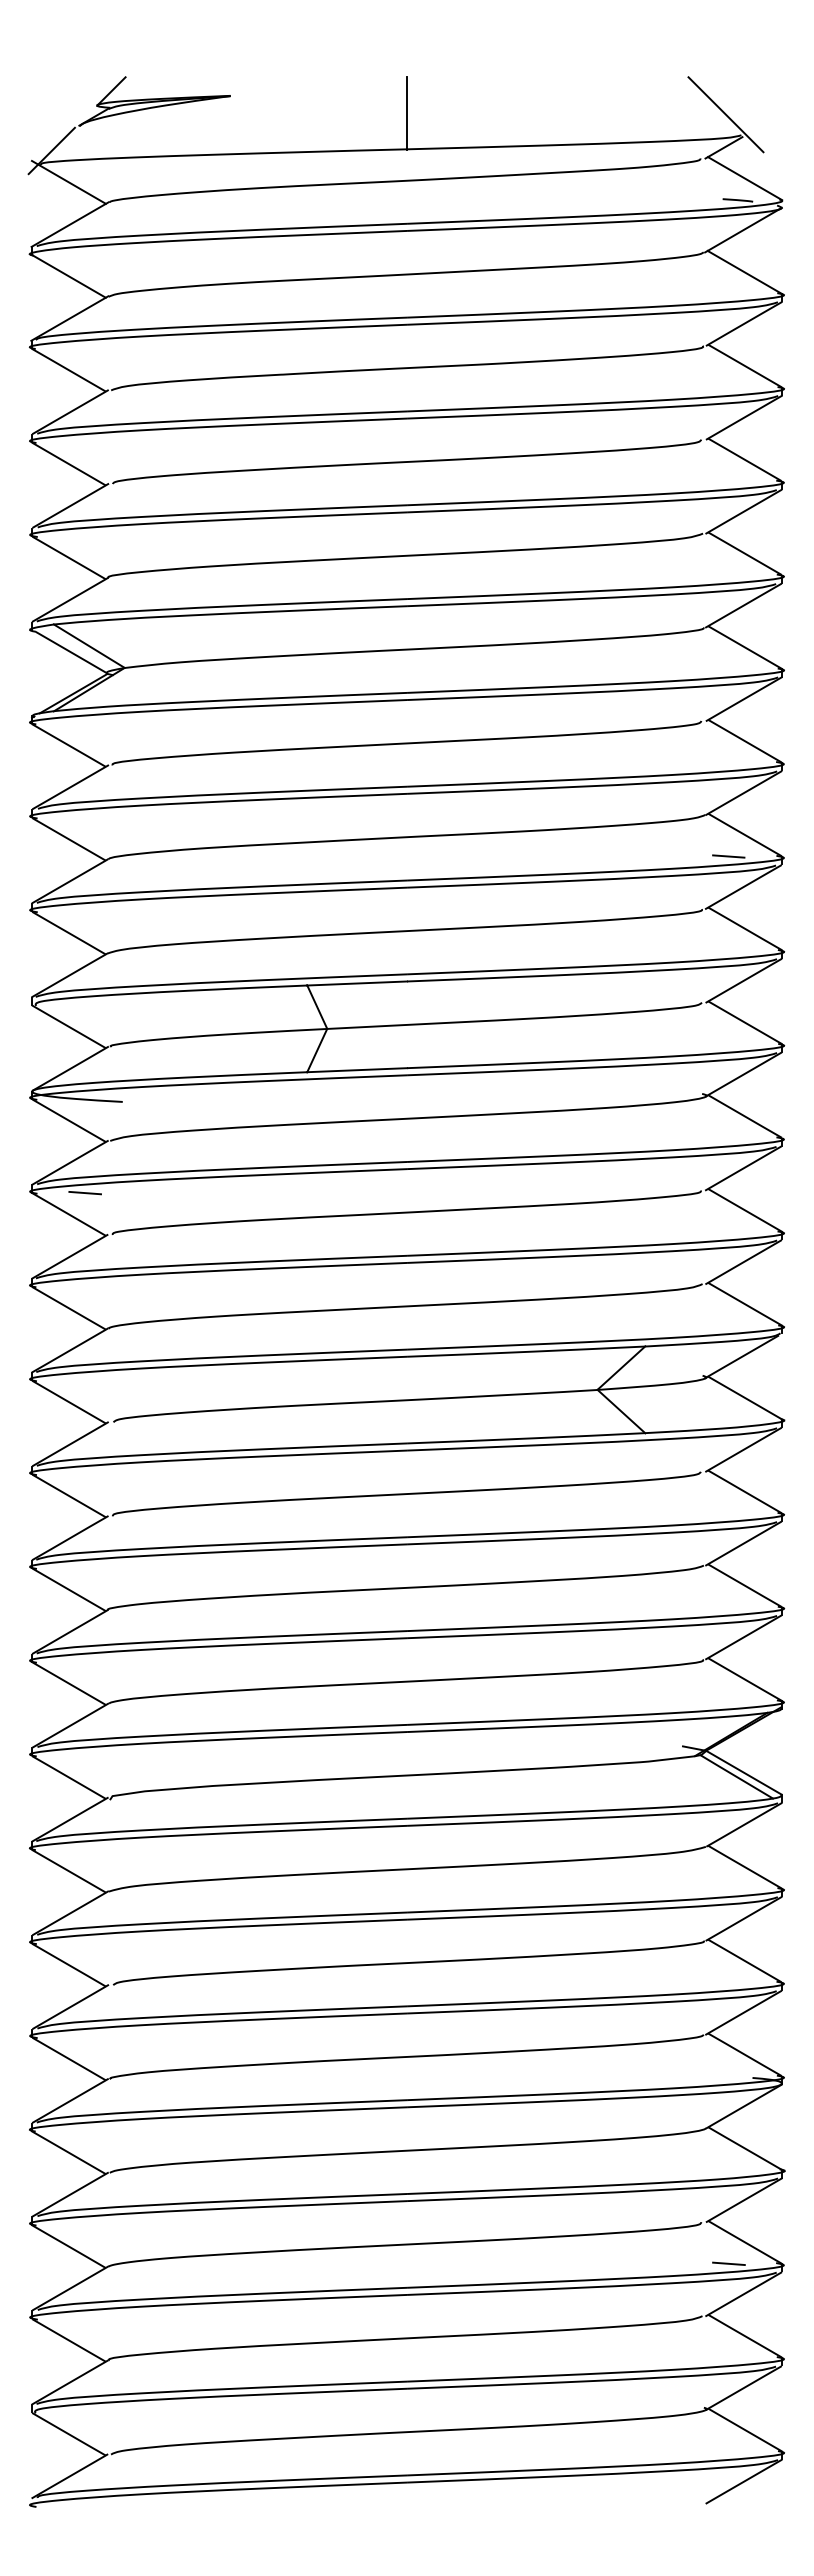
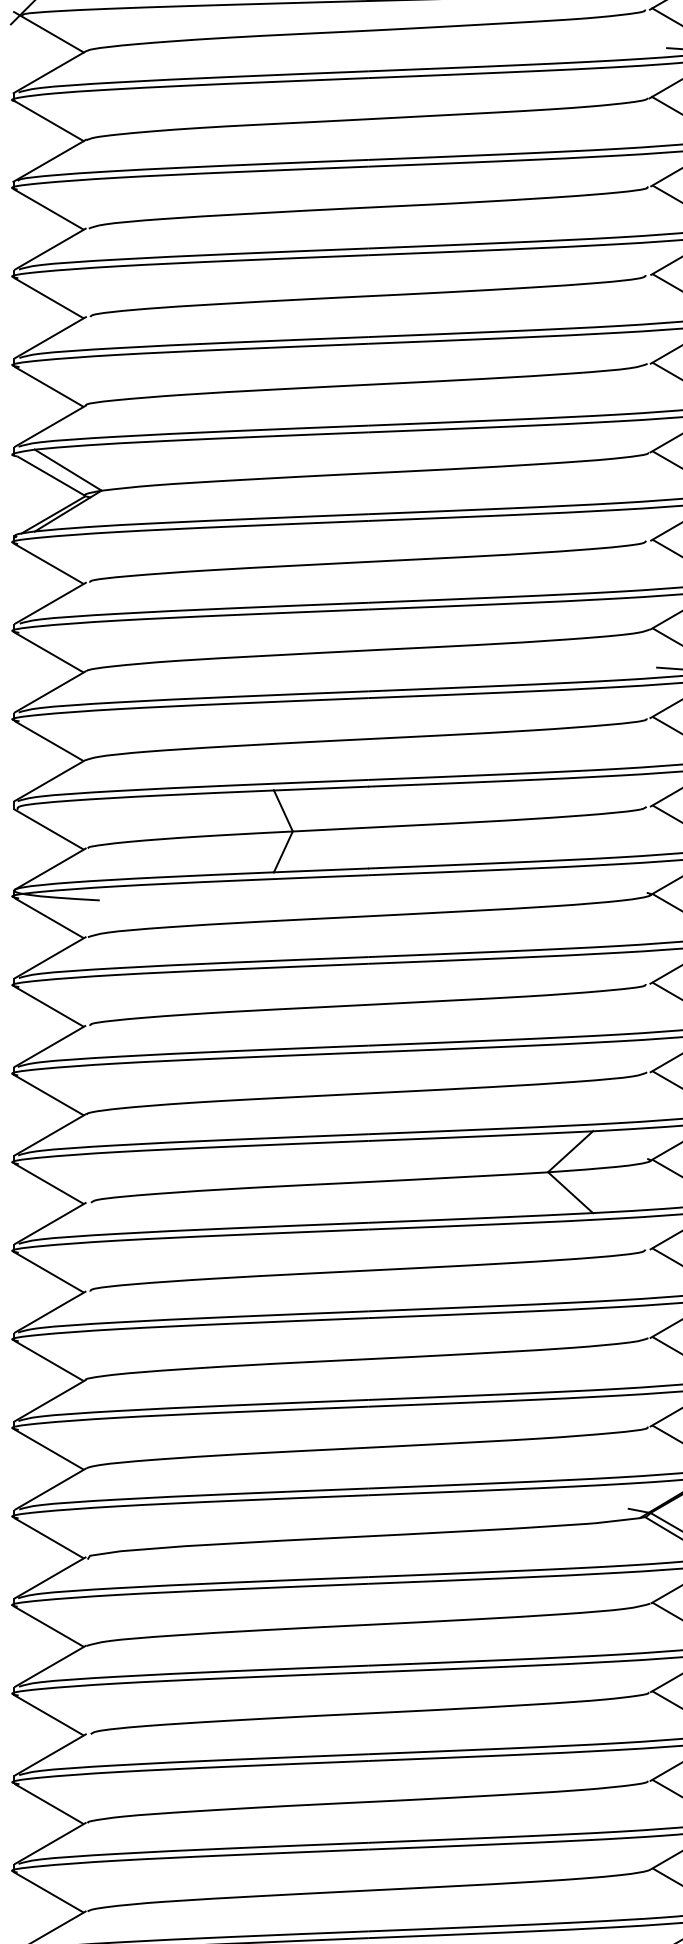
line: (85, 1192) -> (64, 985), removed

